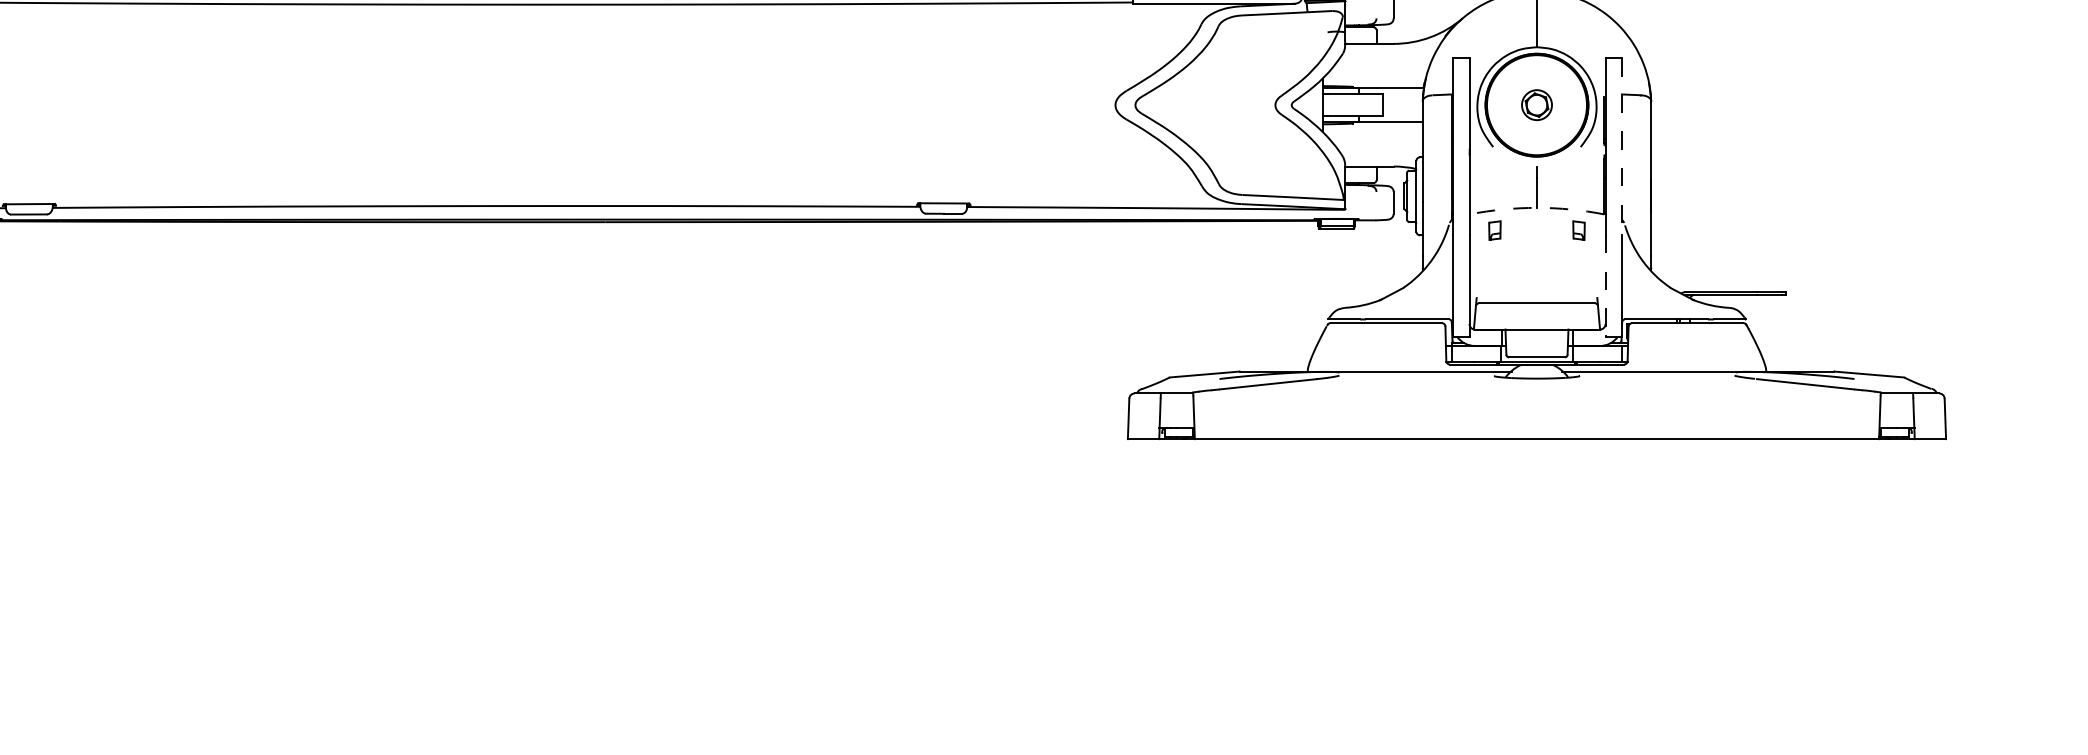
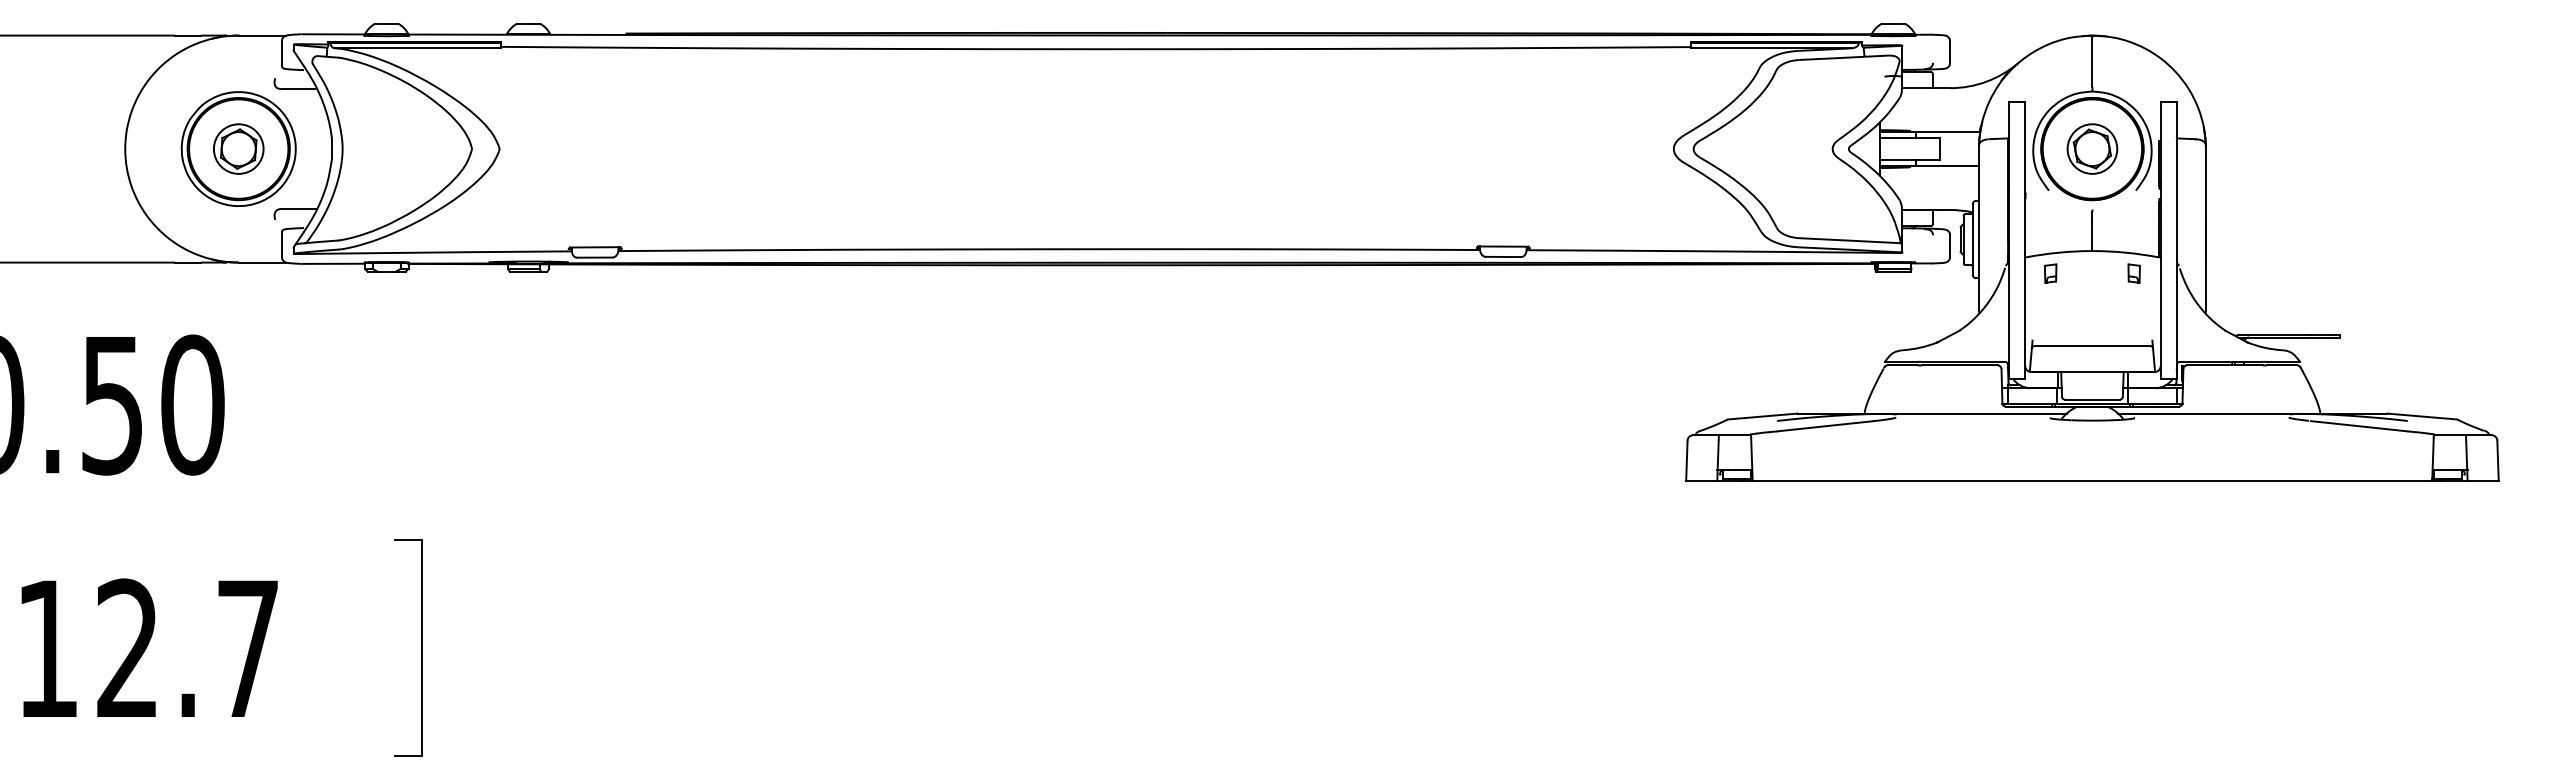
part: (1537, 104) -> (2092, 148), size x1.67
line: (1621, 146) -> (2176, 190), dashed -> solid
arc: (1537, 208) -> (2092, 251), dashed -> solid
line: (1605, 285) -> (2160, 328), dashed -> solid

